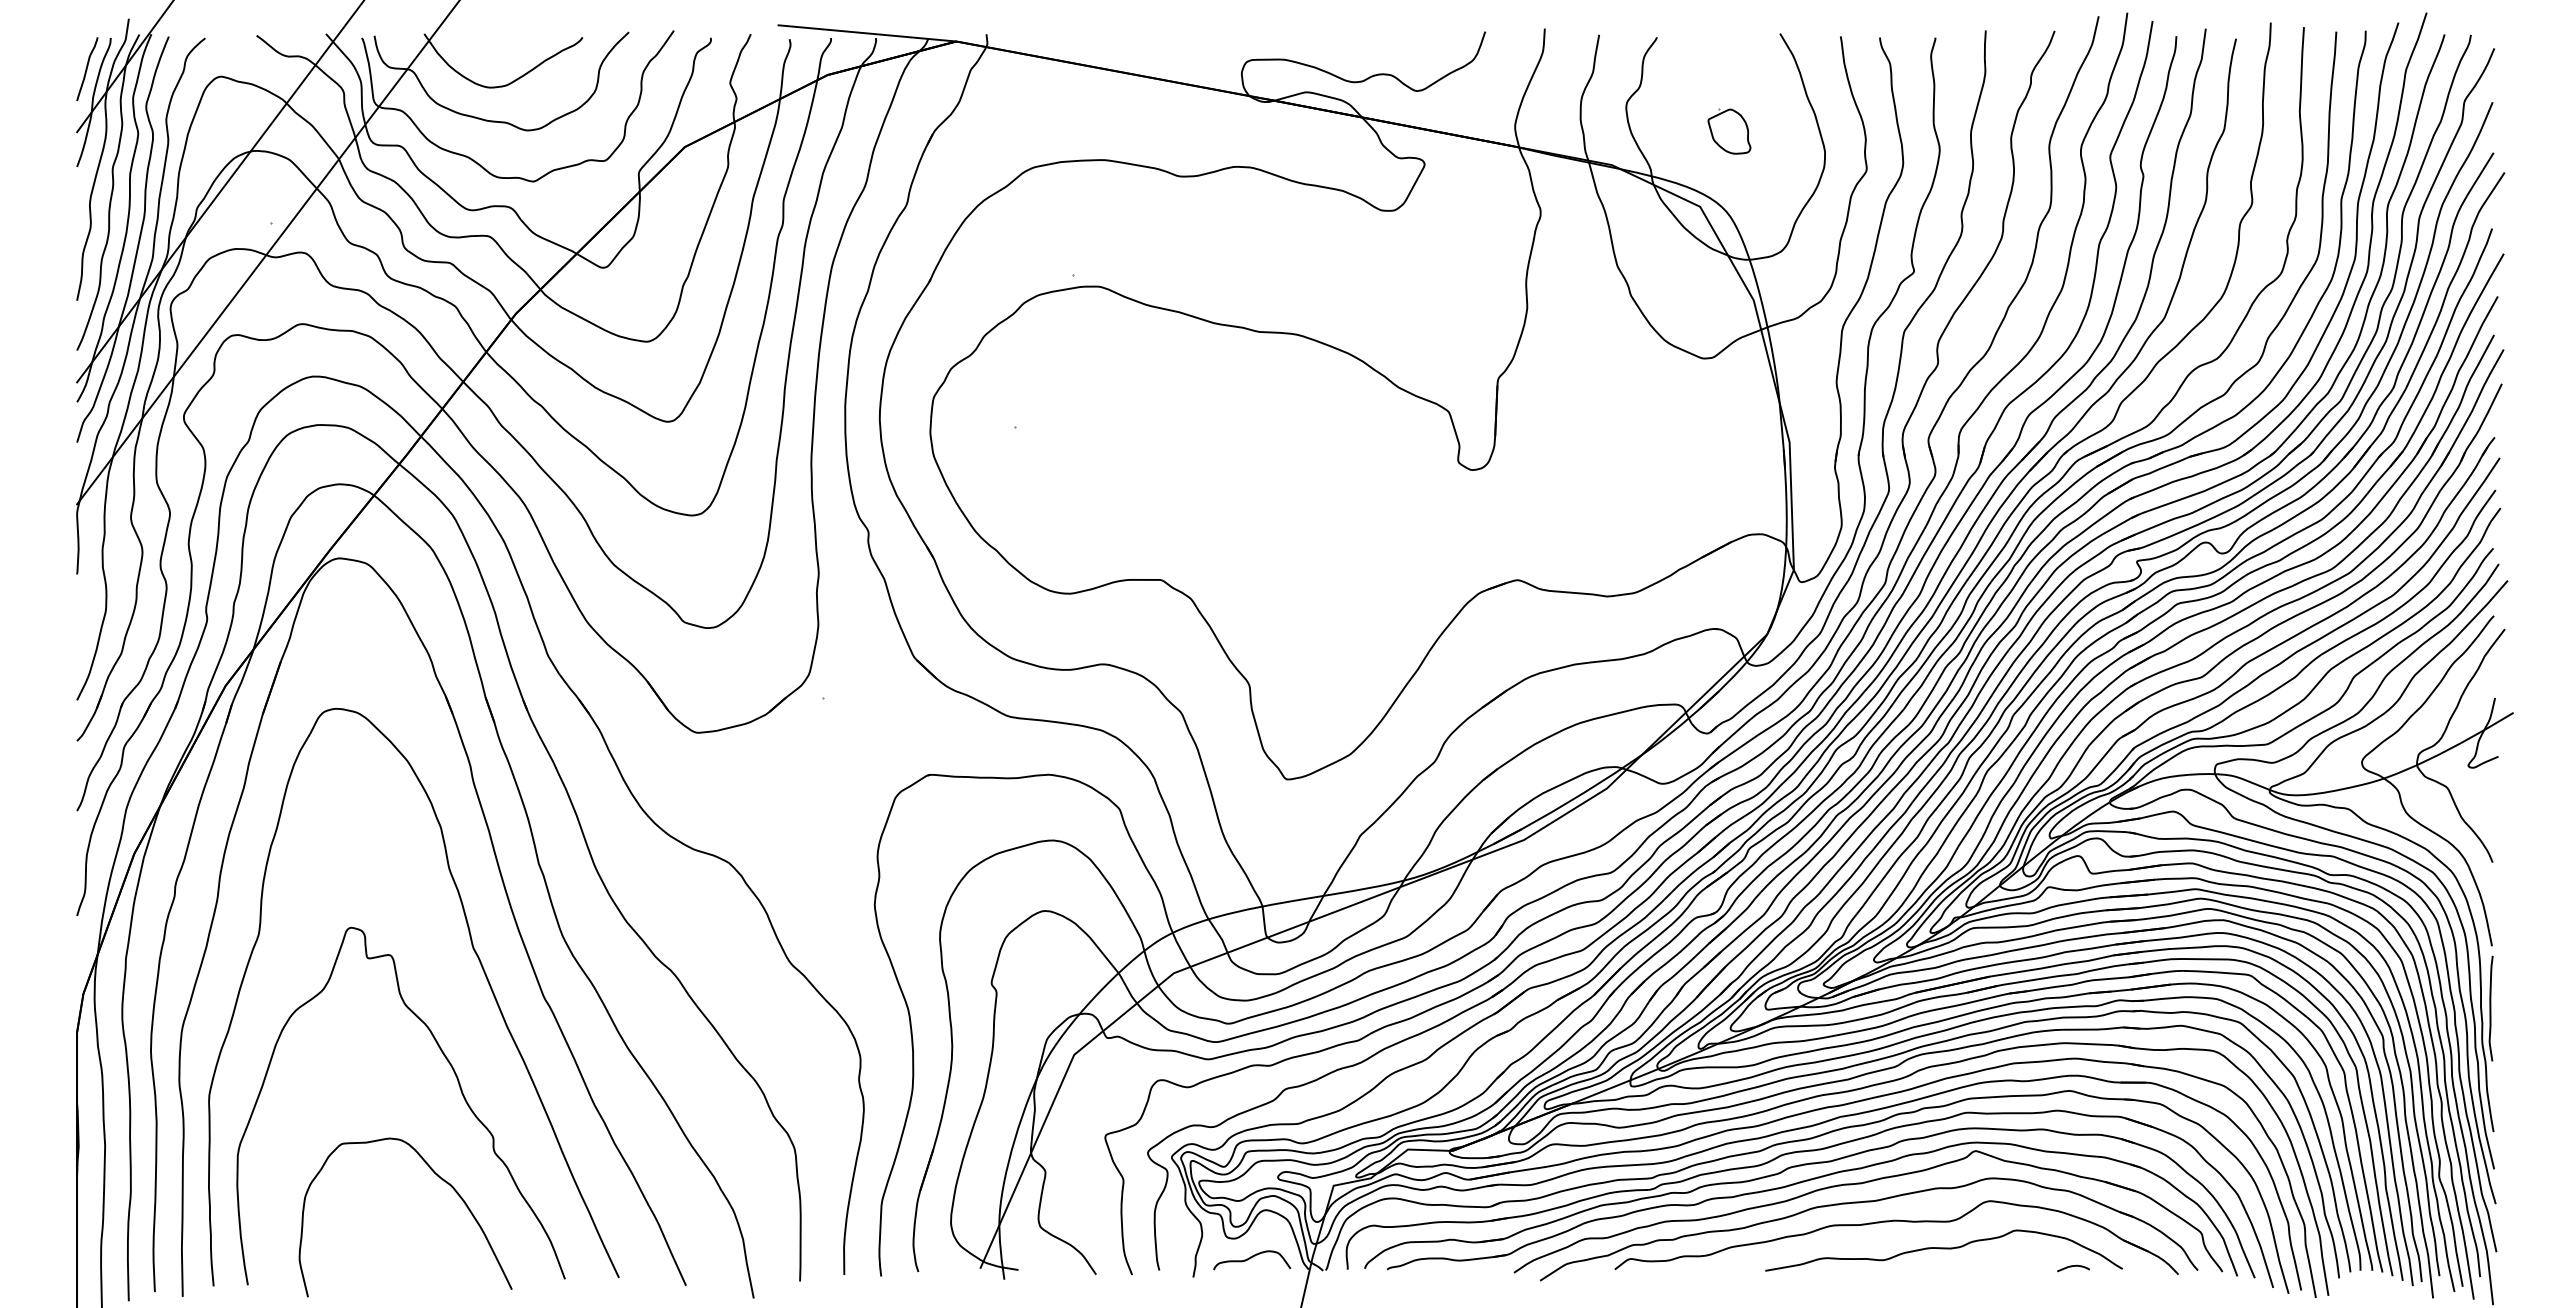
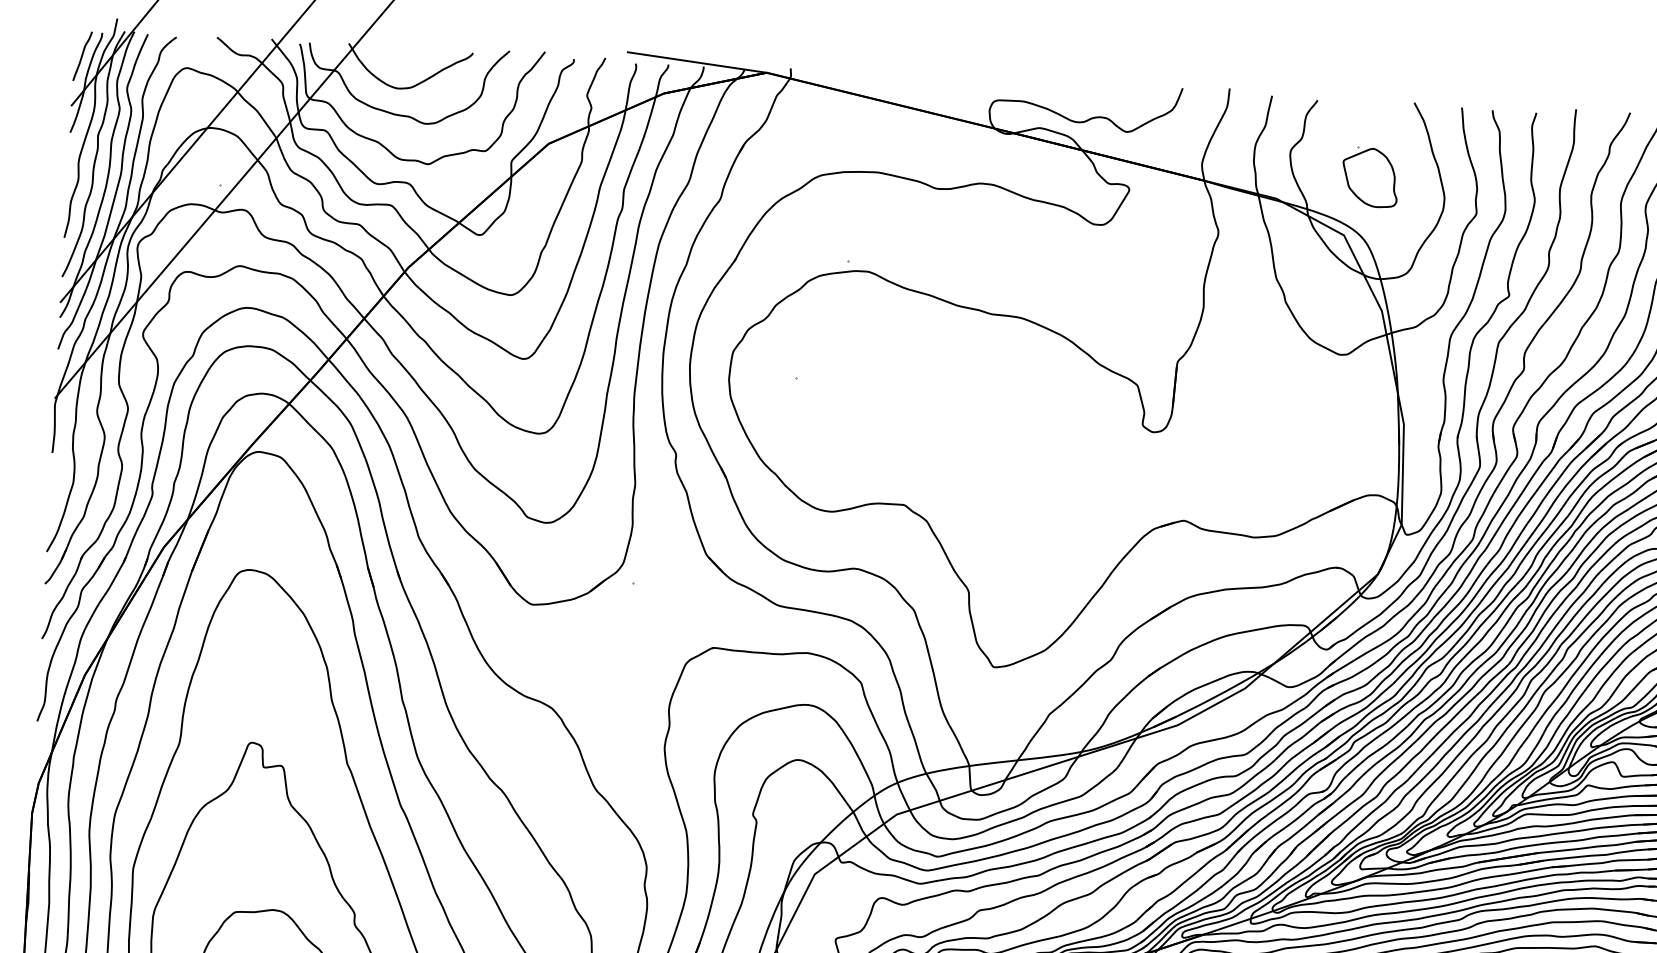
part: (1729, 131) -> (1370, 177), size x1.67

